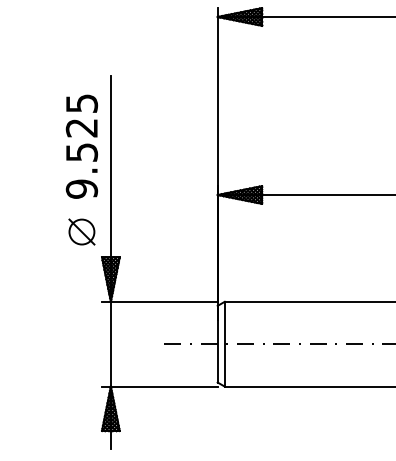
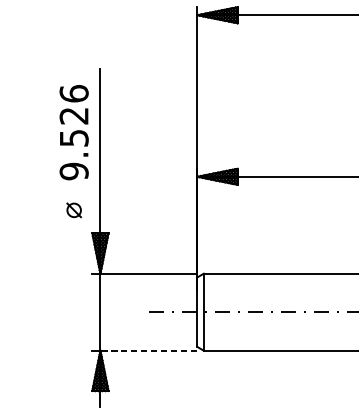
text: (81, 103) -> (73, 93), 9.525 -> 9.526
part: (81, 231) -> (73, 209), size x0.6
line: (163, 386) -> (148, 350), solid -> dashed

